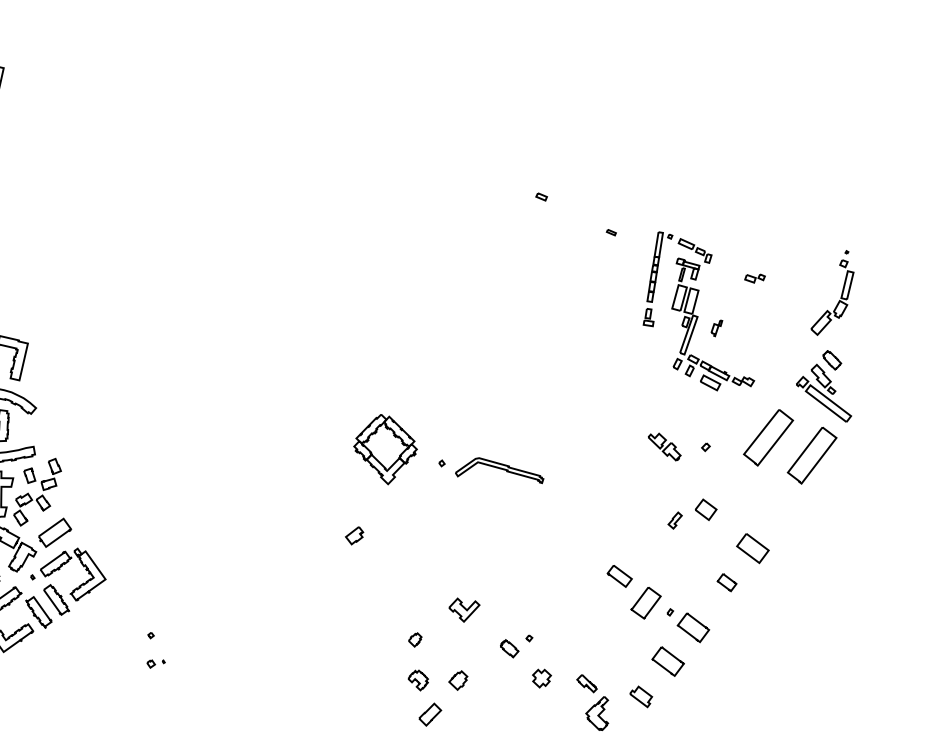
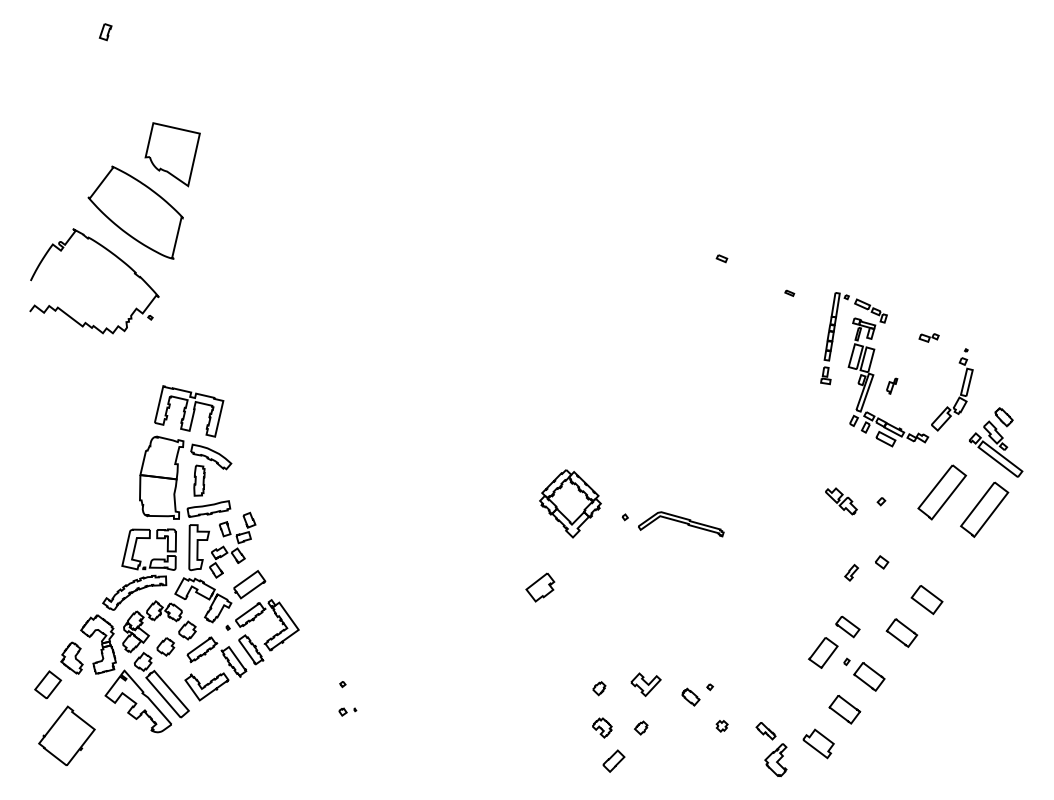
part: (840, 294) -> (960, 391), moved
part: (707, 509) -> (882, 562), size x0.62
part: (354, 535) -> (540, 587), size x1.67
part: (619, 575) -> (847, 626), moved
part: (726, 582) -> (901, 632), size x1.67
part: (463, 609) -> (645, 684), moved
part: (541, 678) -> (721, 726), size x0.62
part: (458, 679) -> (641, 727), size x0.71
part: (641, 696) -> (818, 743), size x1.43

